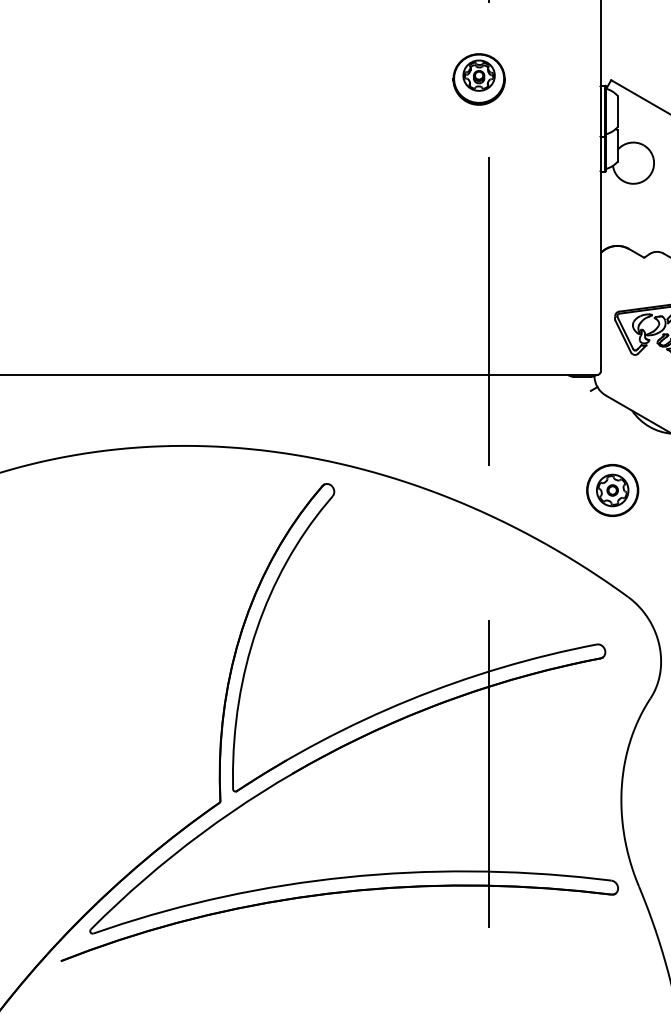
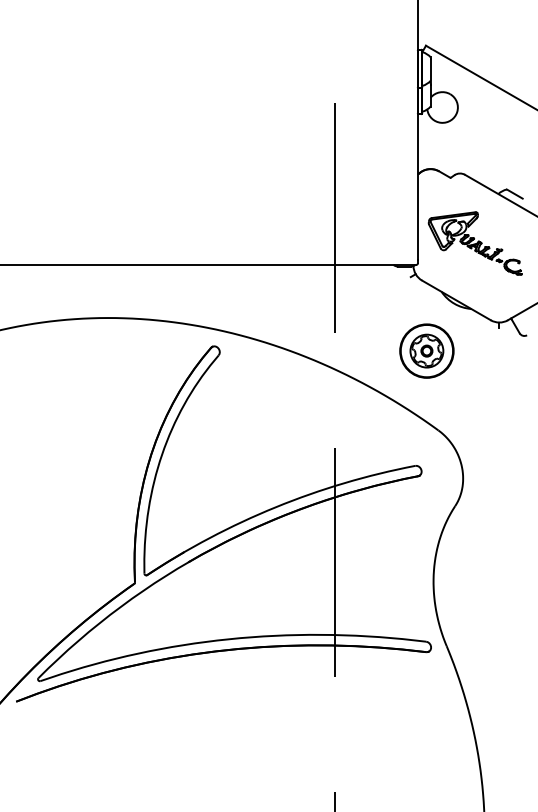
part: (478, 78) -> (327, 44), removed
part: (613, 490) -> (427, 351), size x1.4

